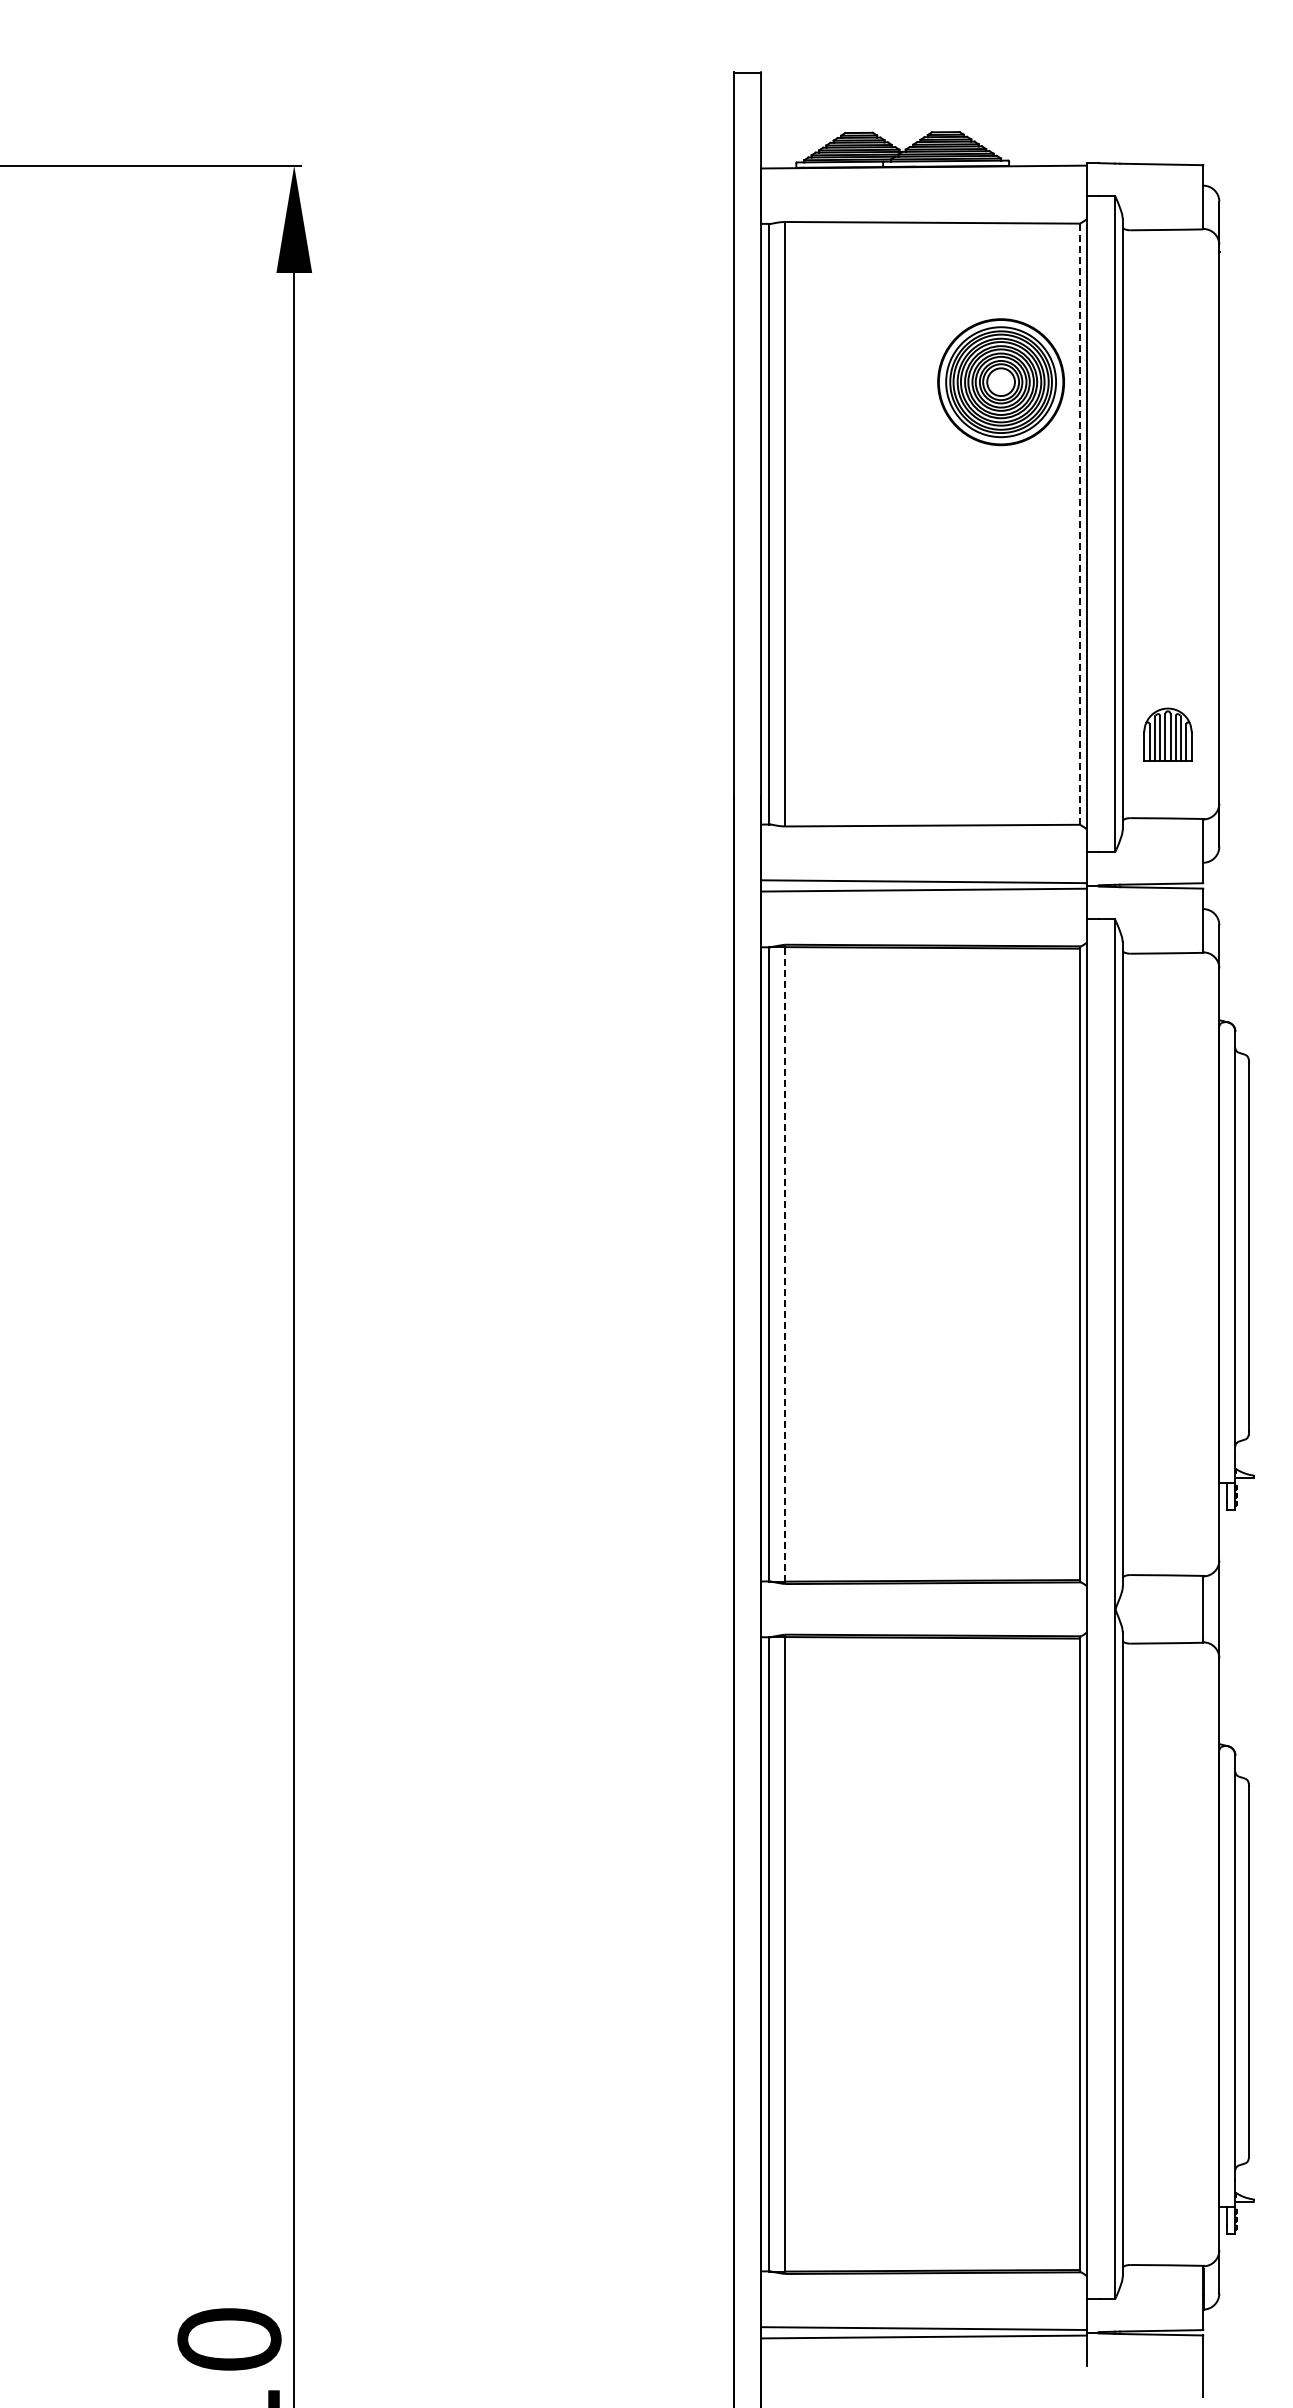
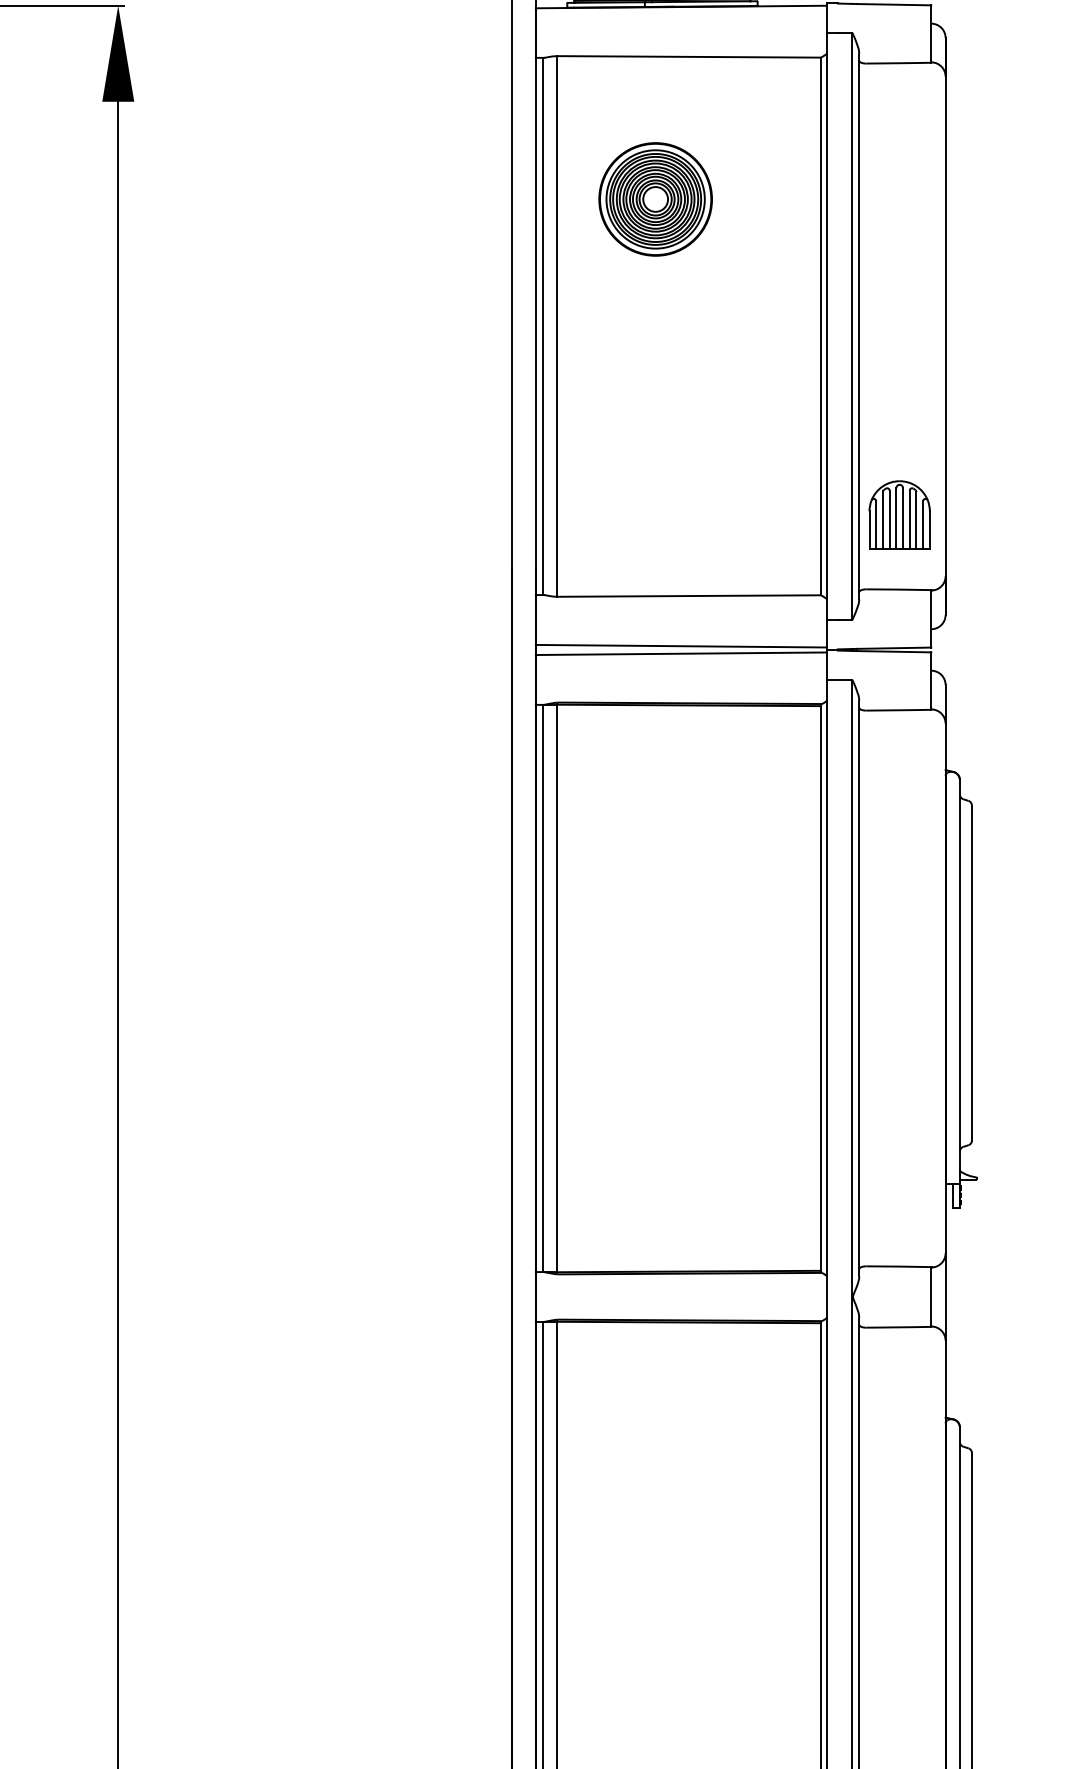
part: (1000, 382) -> (655, 199), moved
line: (1079, 524) -> (820, 326), dashed -> solid
part: (1167, 734) -> (899, 514), size x1.43
line: (785, 1263) -> (557, 987), dashed -> solid

